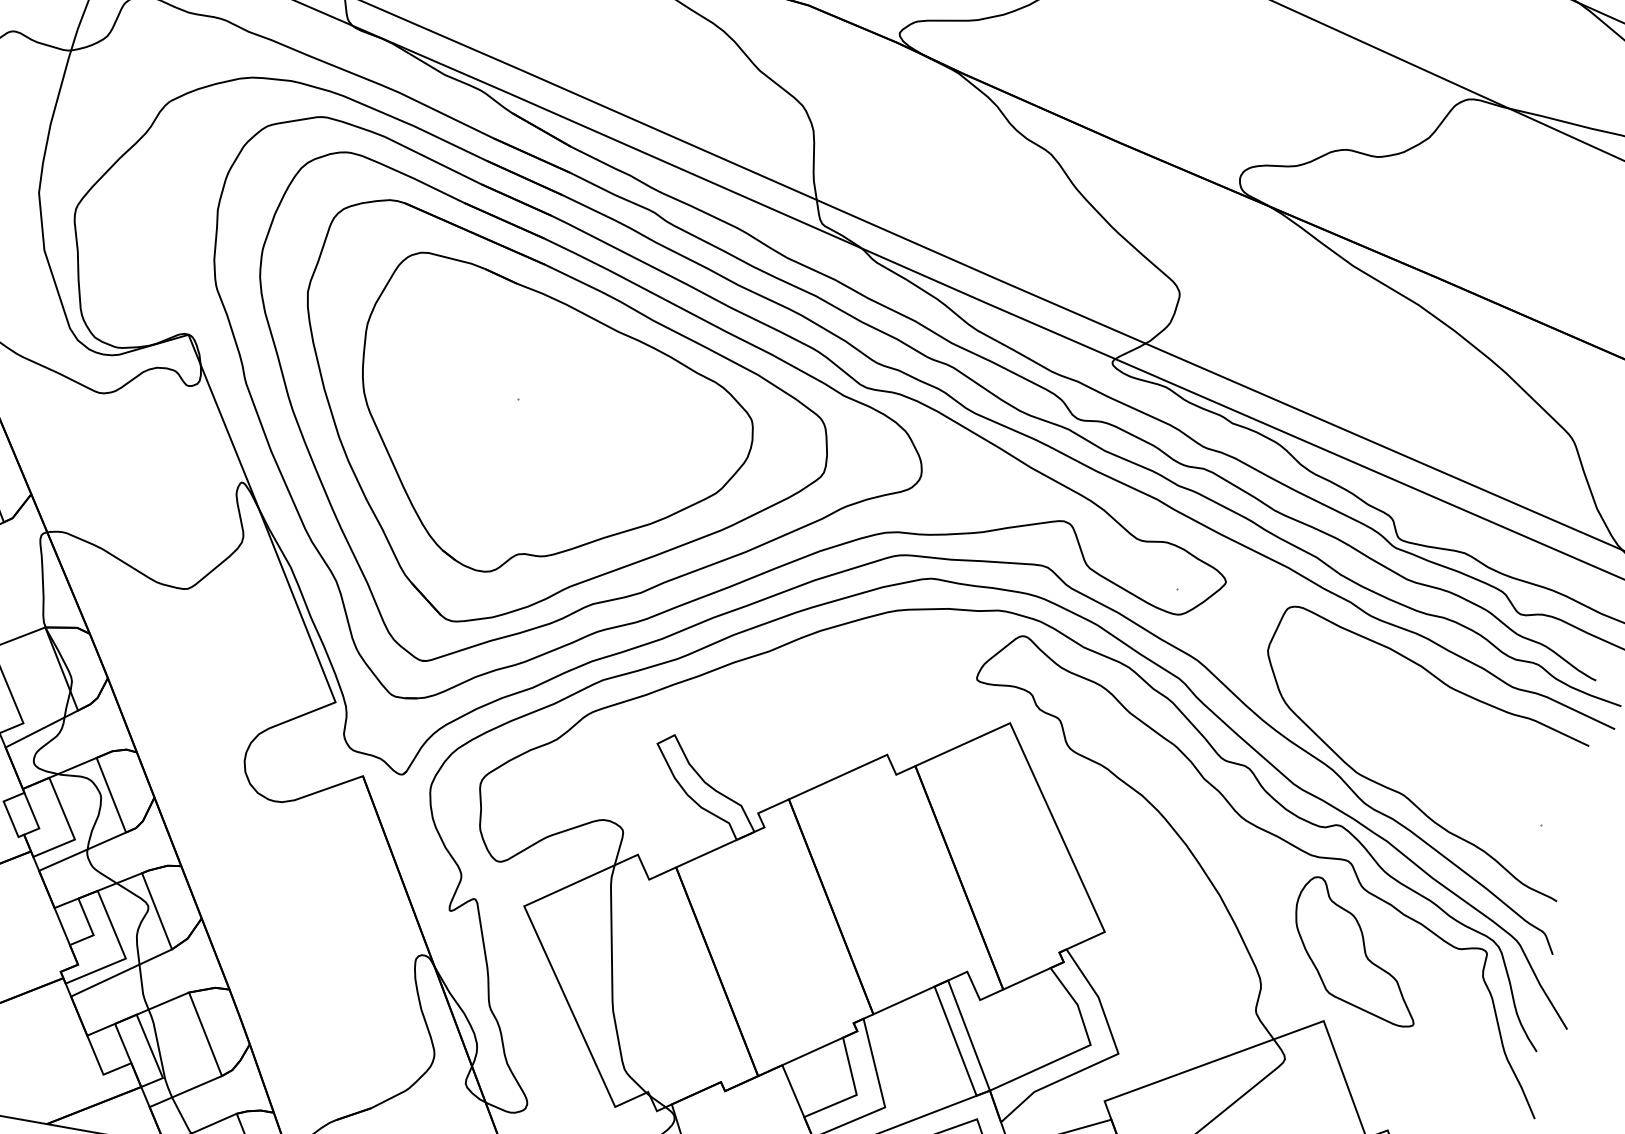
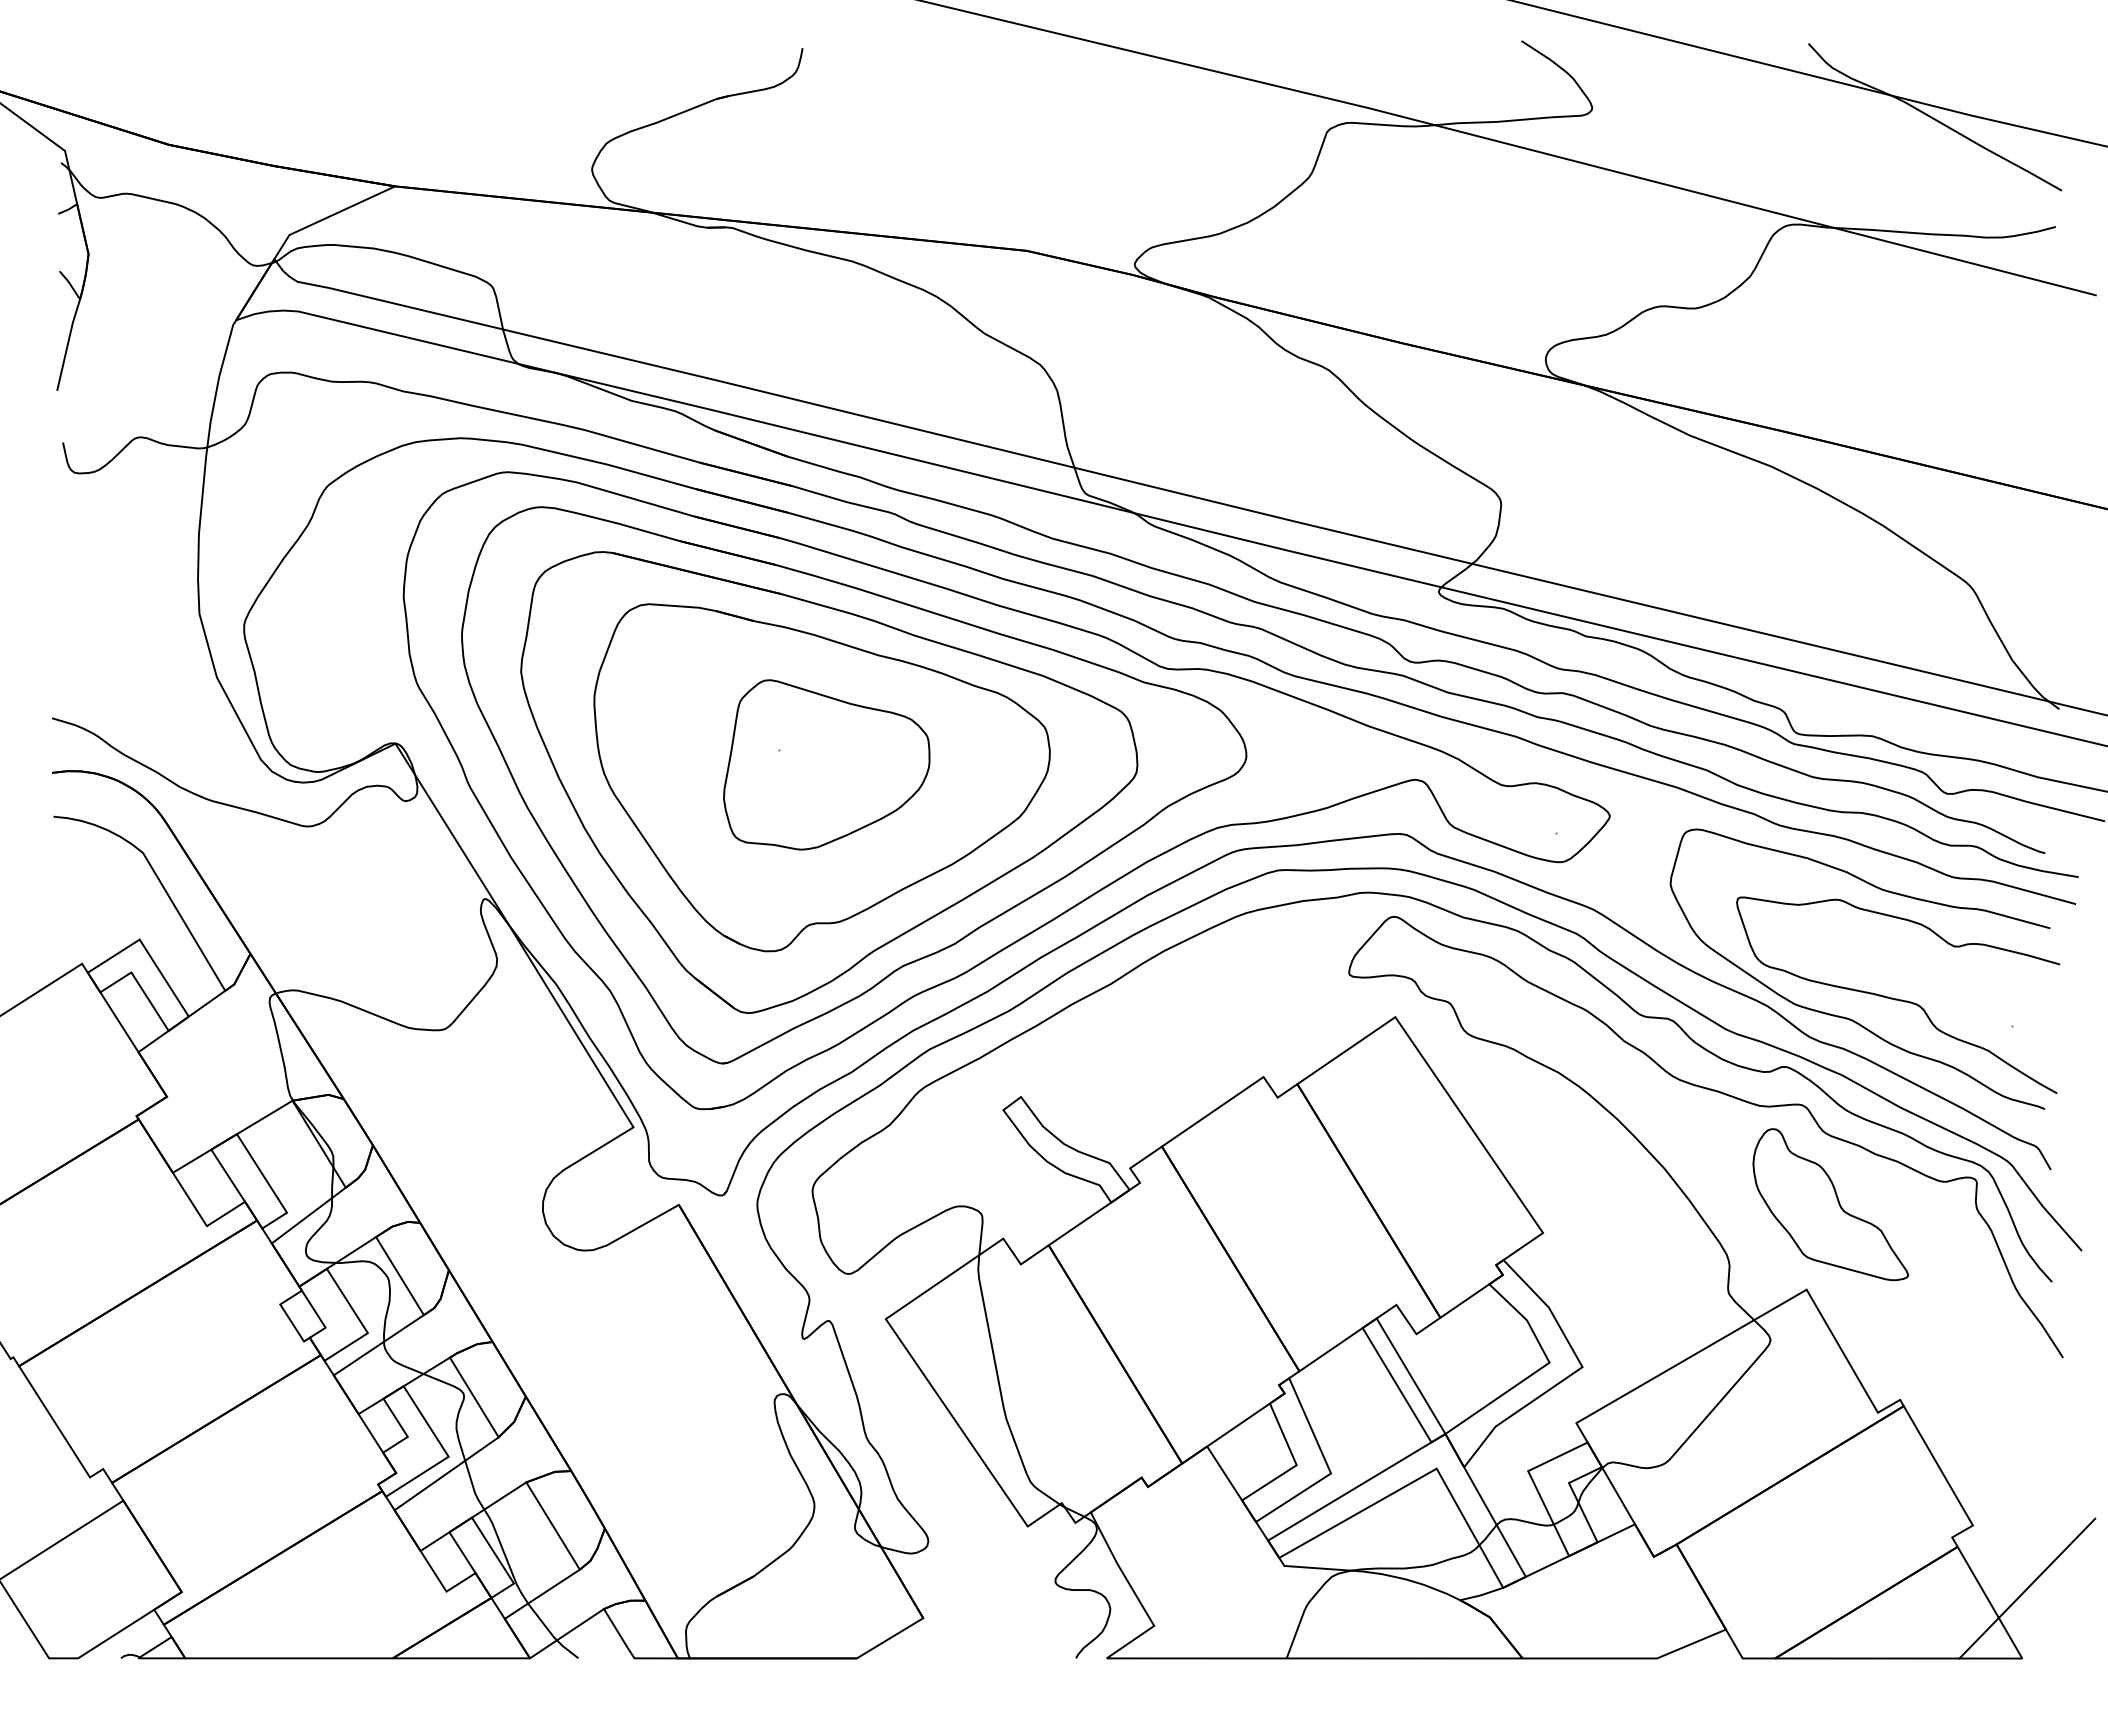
part: (557, 418) -> (826, 764), added
curve: (1446, 783) -> (1897, 998), added

